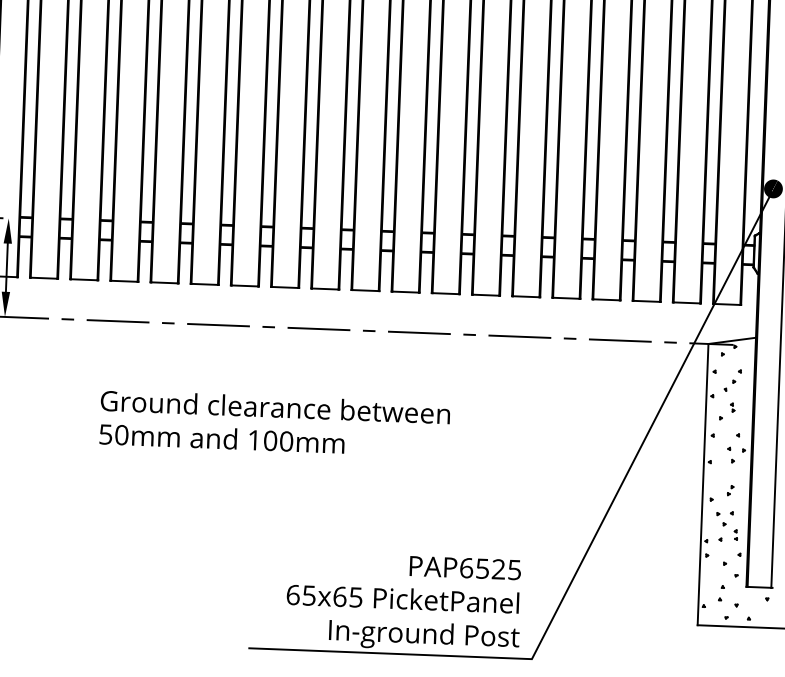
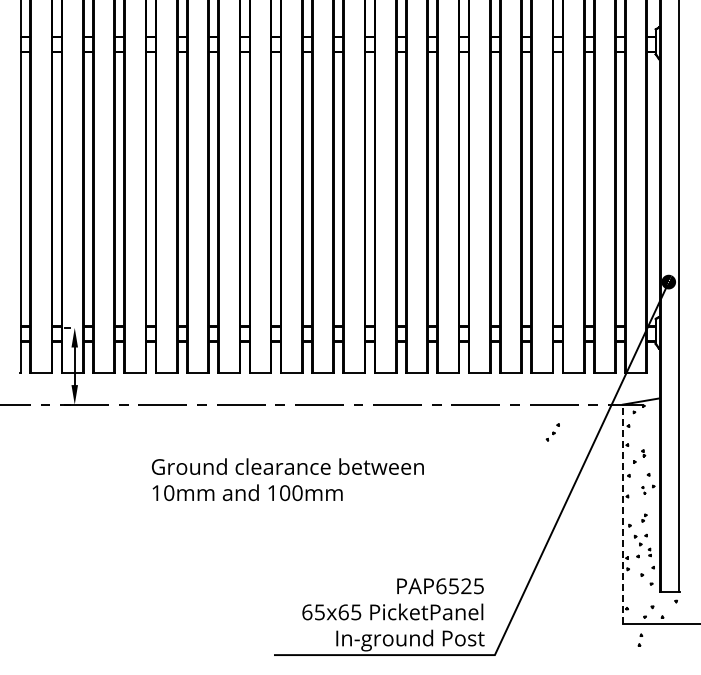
part: (732, 380) -> (552, 432), moved
text: (105, 435) -> (156, 493), 50mm -> 10mm
part: (730, 455) -> (643, 490), size x0.6
line: (702, 484) -> (622, 514), solid -> dashed
part: (721, 592) -> (640, 639), moved

